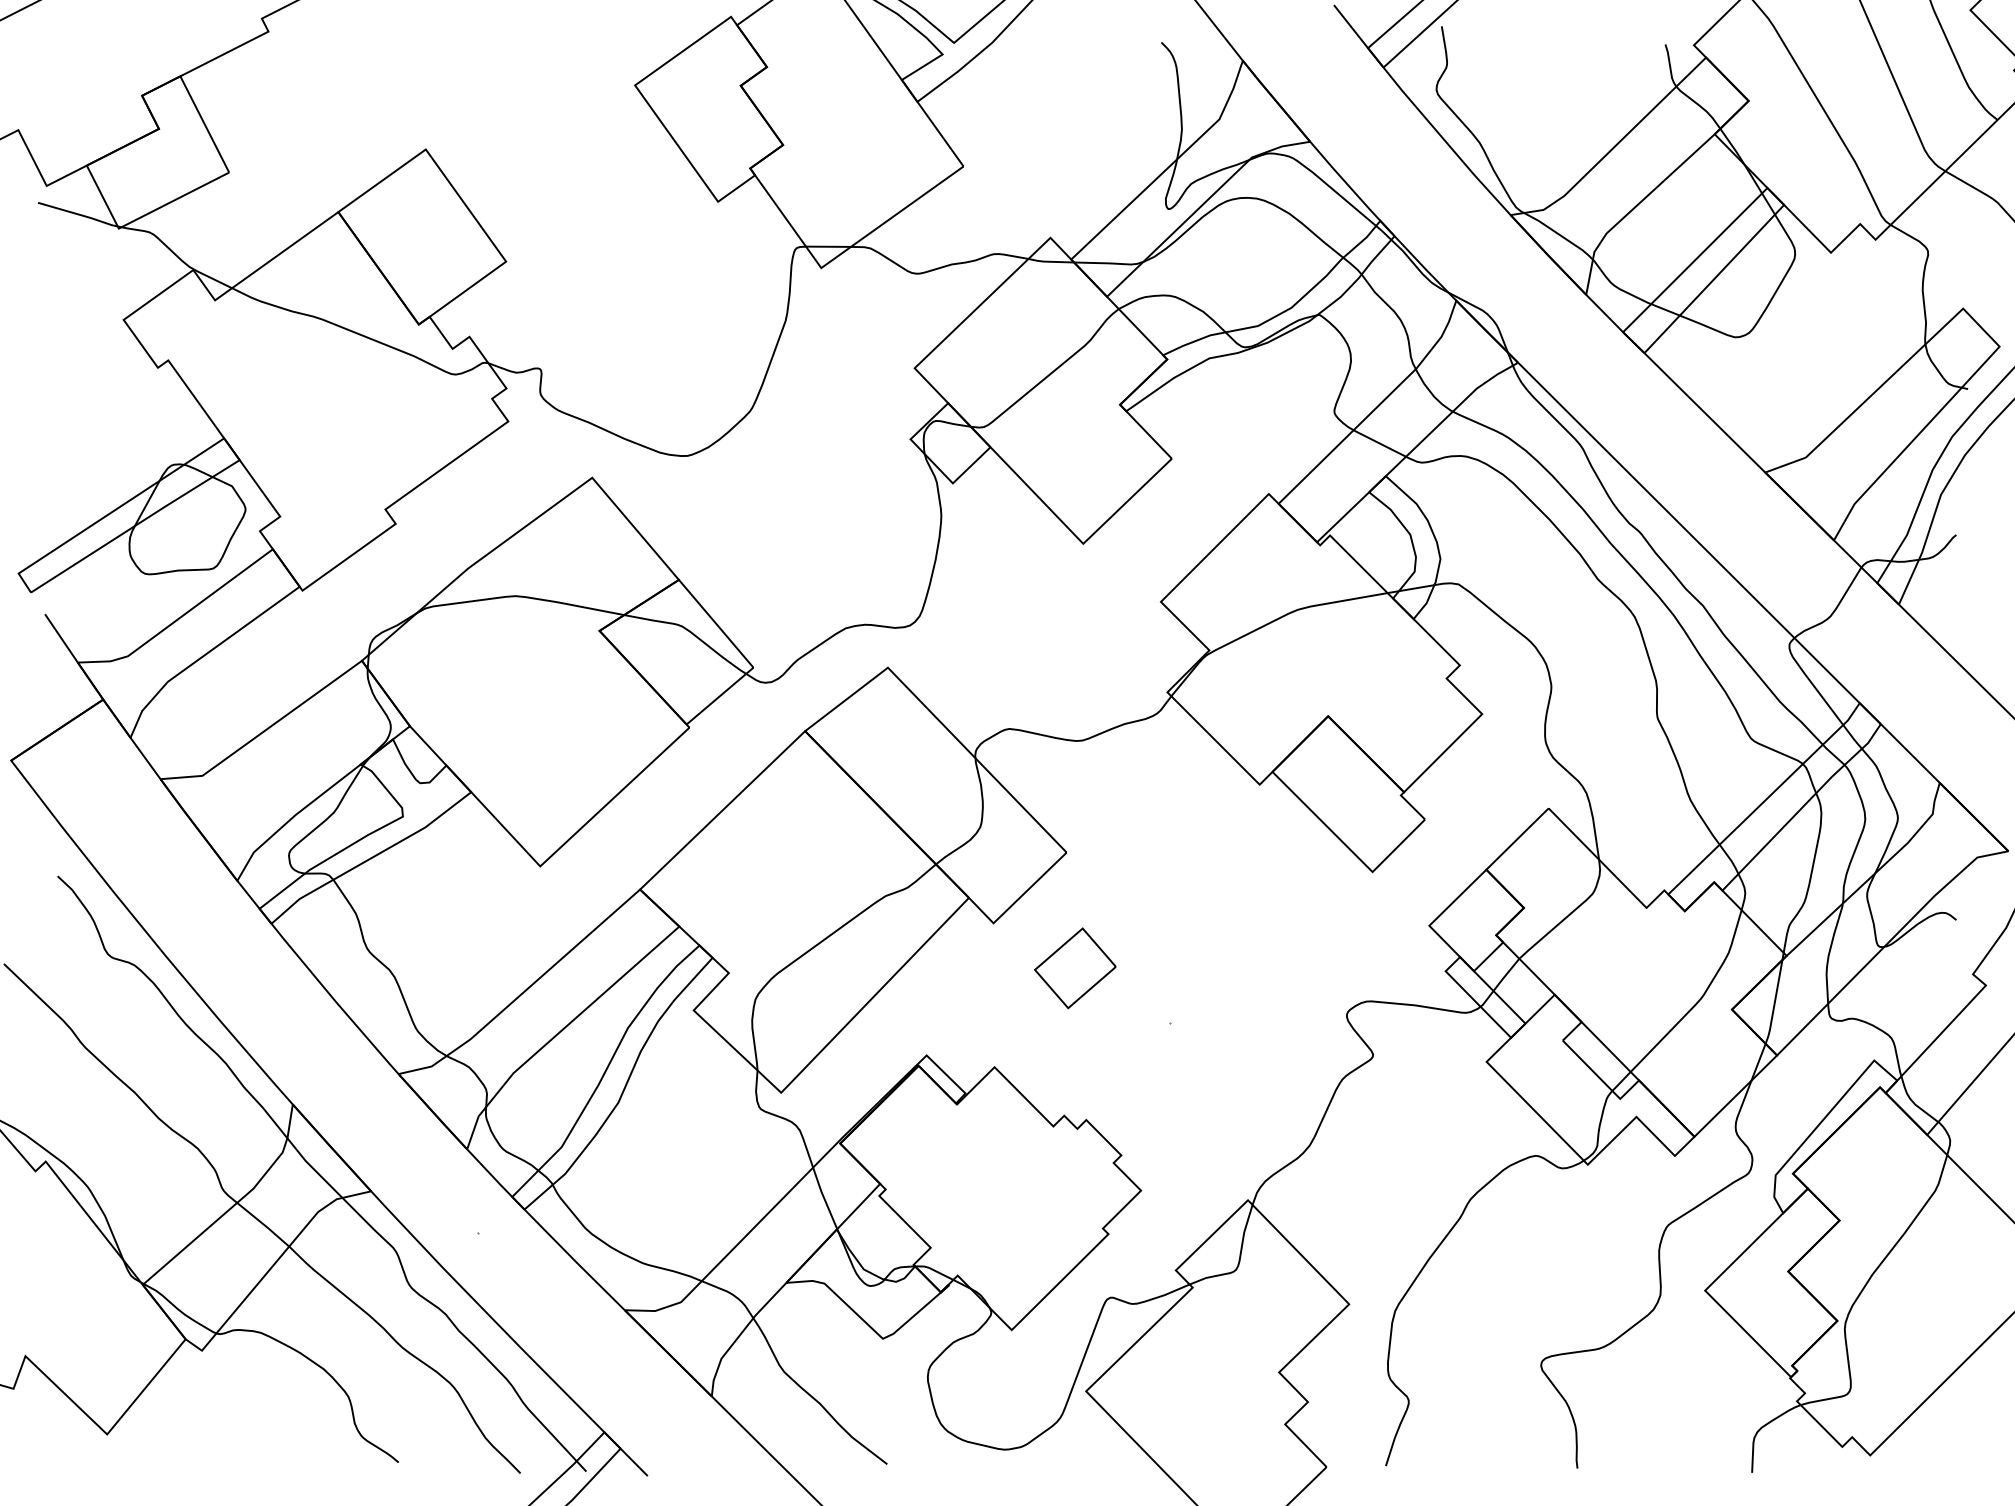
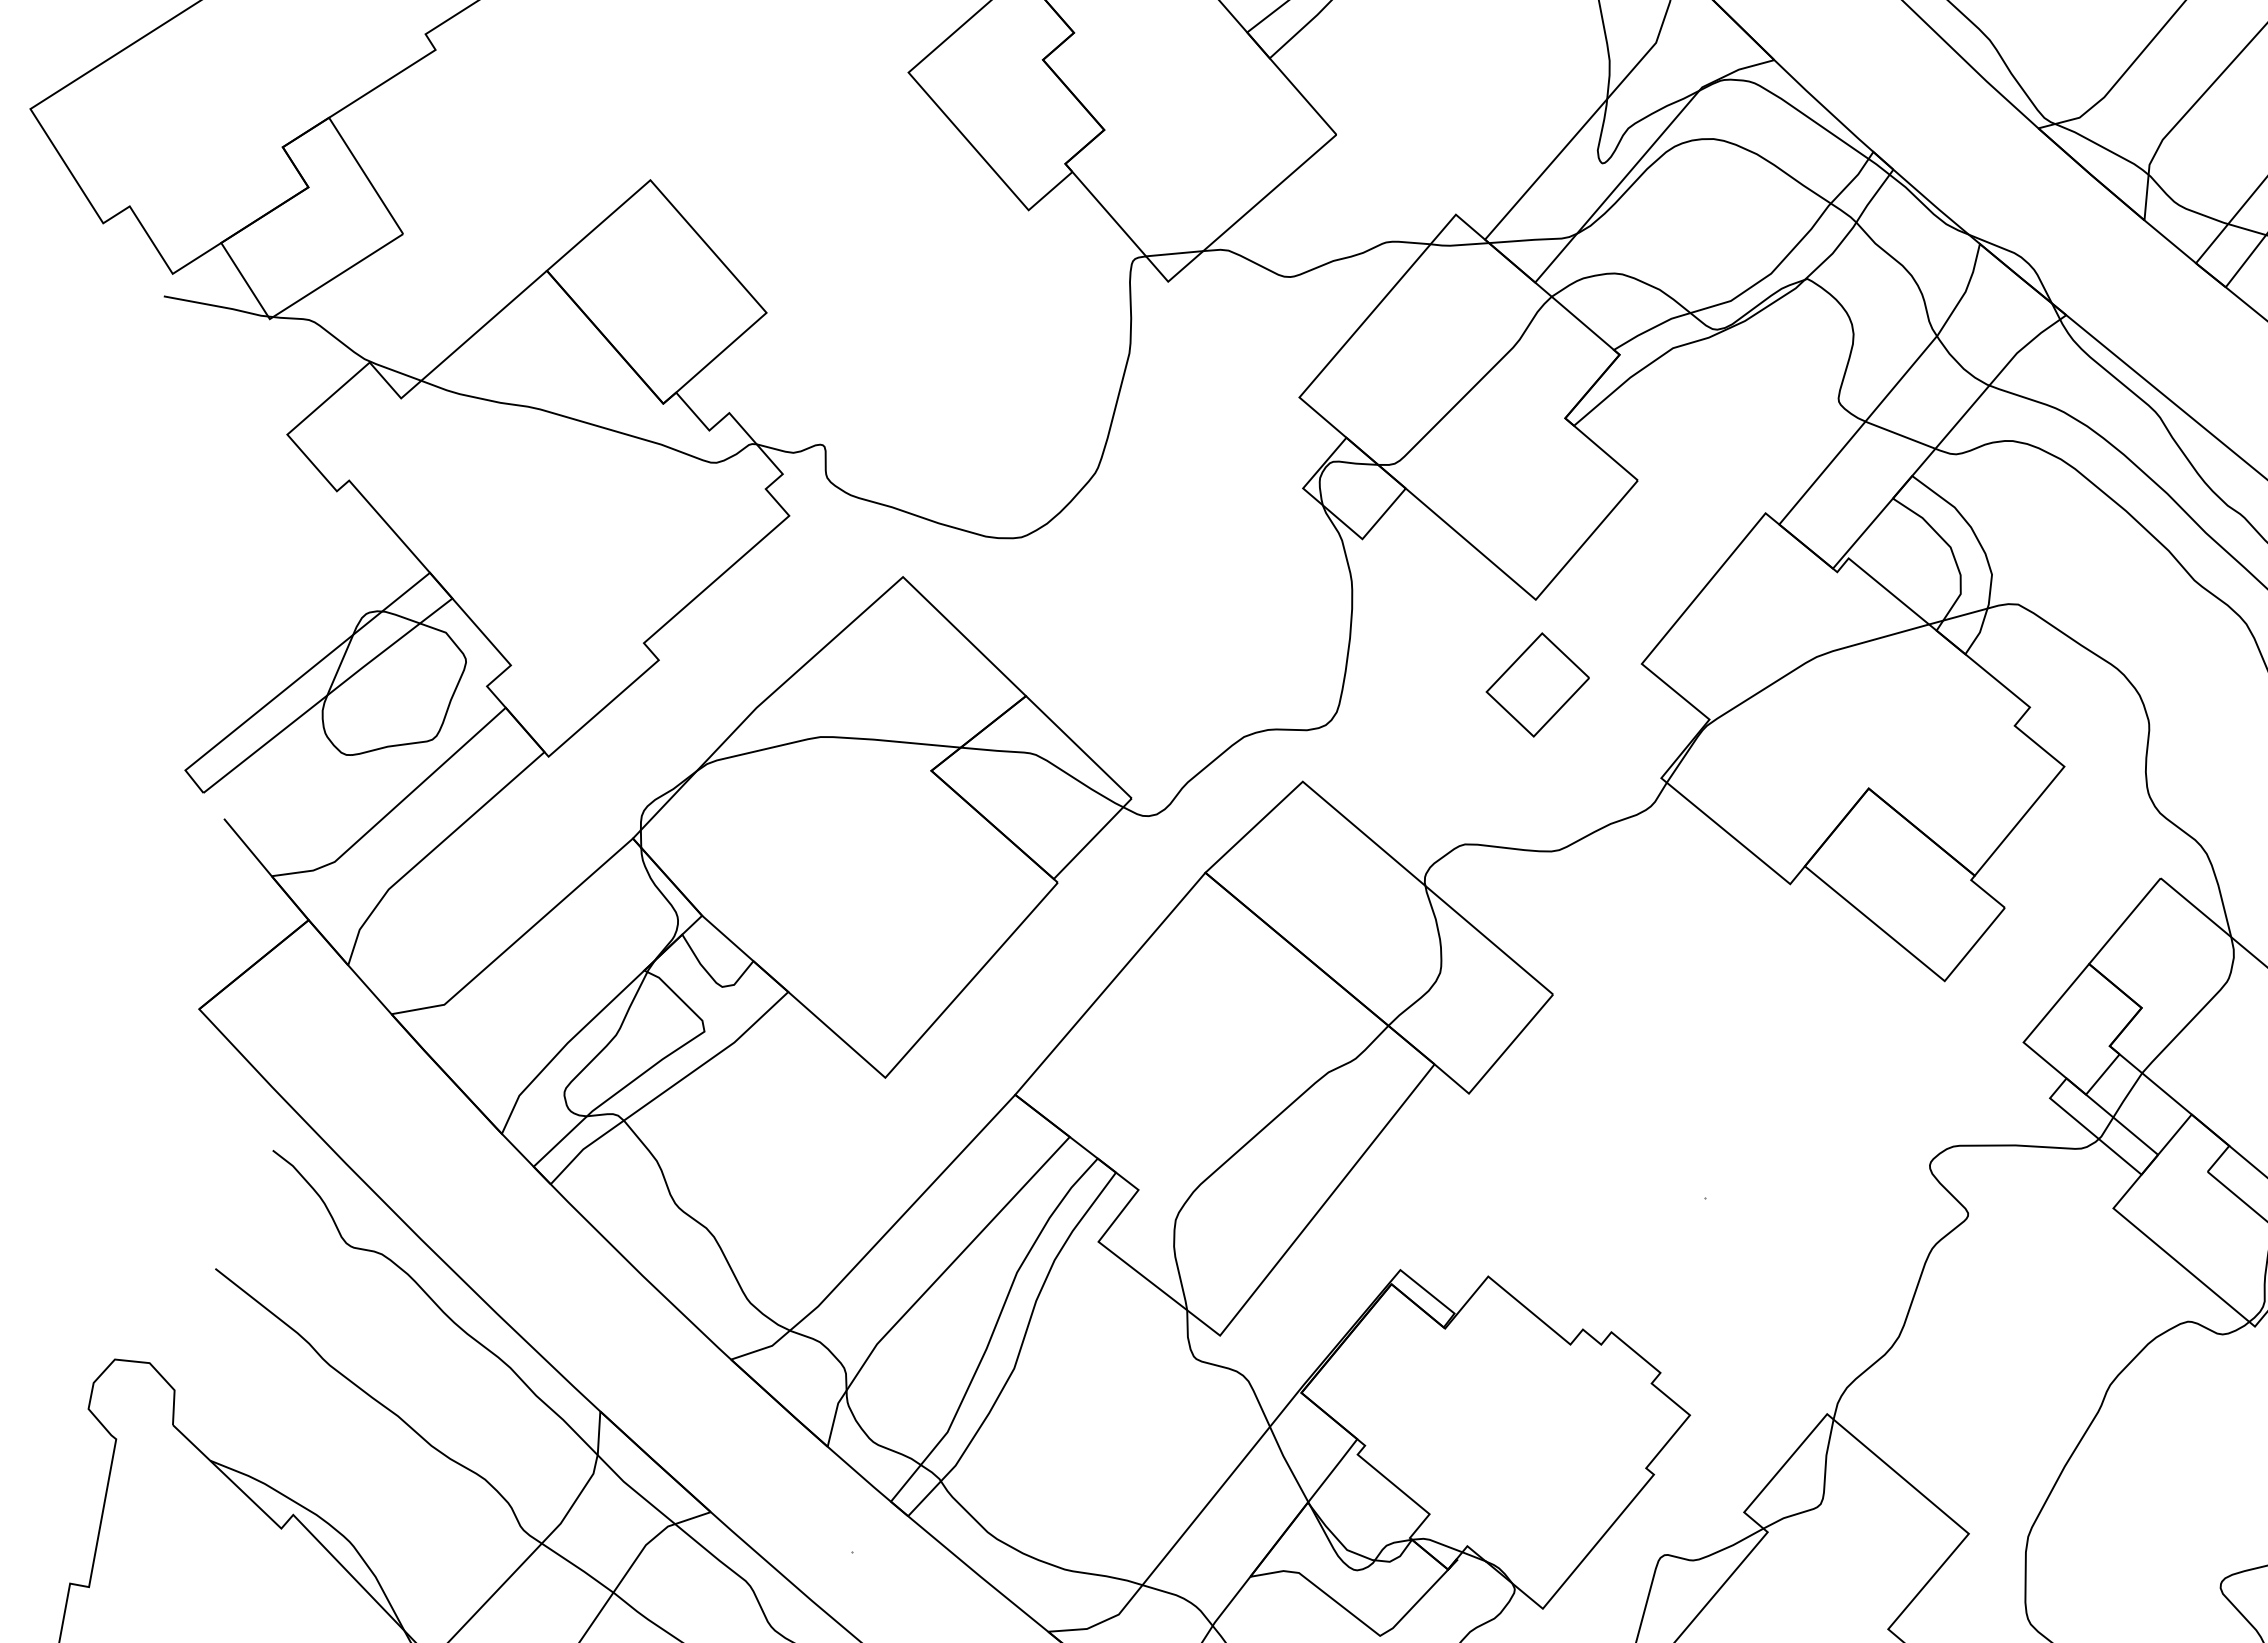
part: (1075, 968) -> (1538, 685), moved

